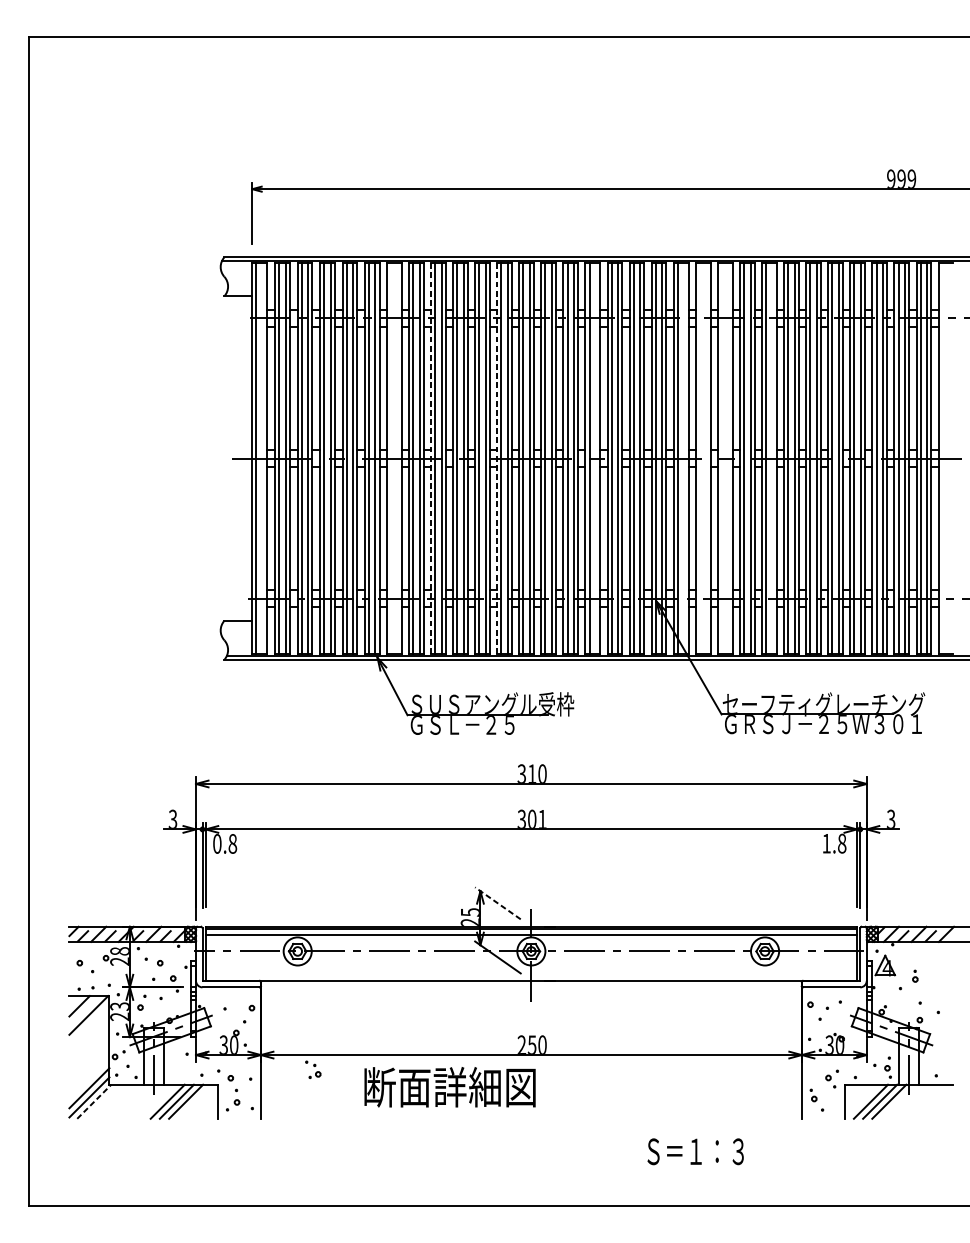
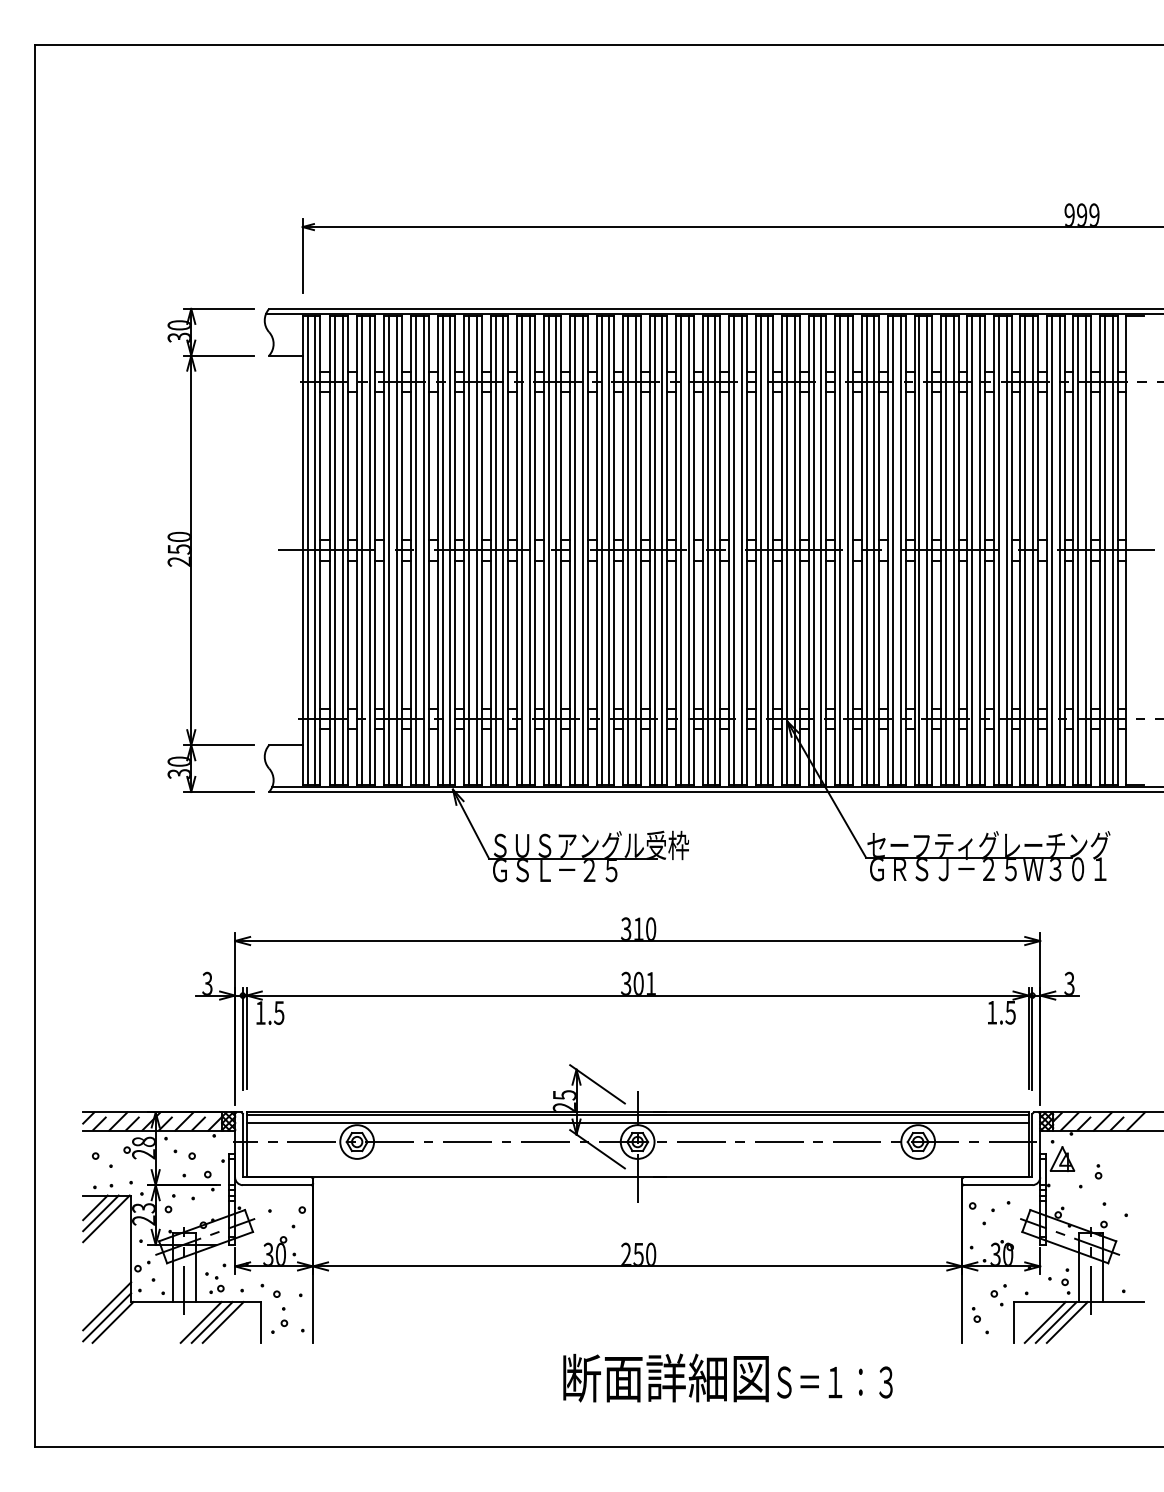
part: (159, 457) -> (191, 549), added
line: (262, 457) -> (315, 549), added
line: (391, 457) -> (469, 549), added
line: (397, 457) -> (476, 549), added
line: (596, 457) -> (715, 549), added
line: (684, 457) -> (821, 549), added
line: (700, 457) -> (840, 549), added
line: (706, 457) -> (847, 549), added
line: (722, 457) -> (866, 549), added
line: (728, 457) -> (874, 549), added
line: (772, 457) -> (927, 549), added
line: (431, 458) -> (517, 550), dashed -> solid
line: (497, 458) -> (596, 550), dashed -> solid
text: (224, 843) -> (269, 1012), 0.8 -> 1.5
text: (841, 843) -> (1010, 1012), 1.8 -> 1.5
line: (497, 903) -> (597, 1084), dashed -> solid
line: (83, 1010) -> (100, 1213), added
part: (312, 1069) -> (214, 1282), moved
text: (449, 1086) -> (665, 1377), moved
line: (94, 1101) -> (113, 1322), dashed -> solid

